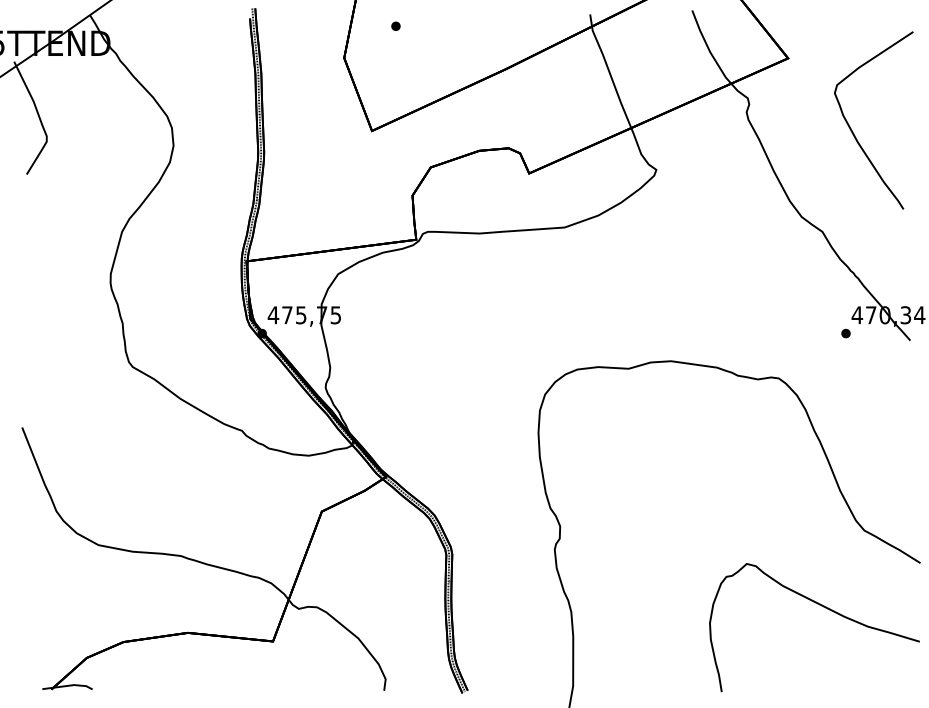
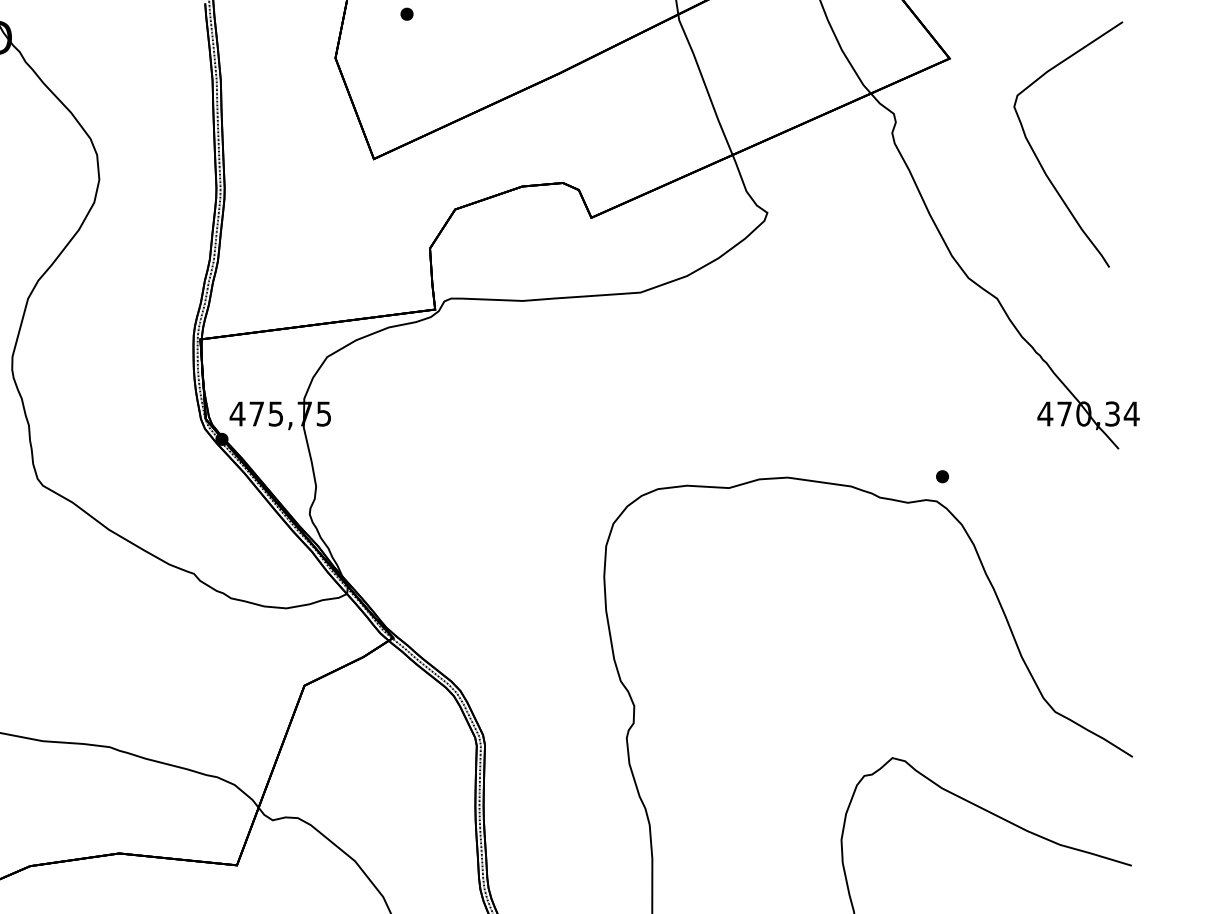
part: (845, 333) -> (941, 476), moved

